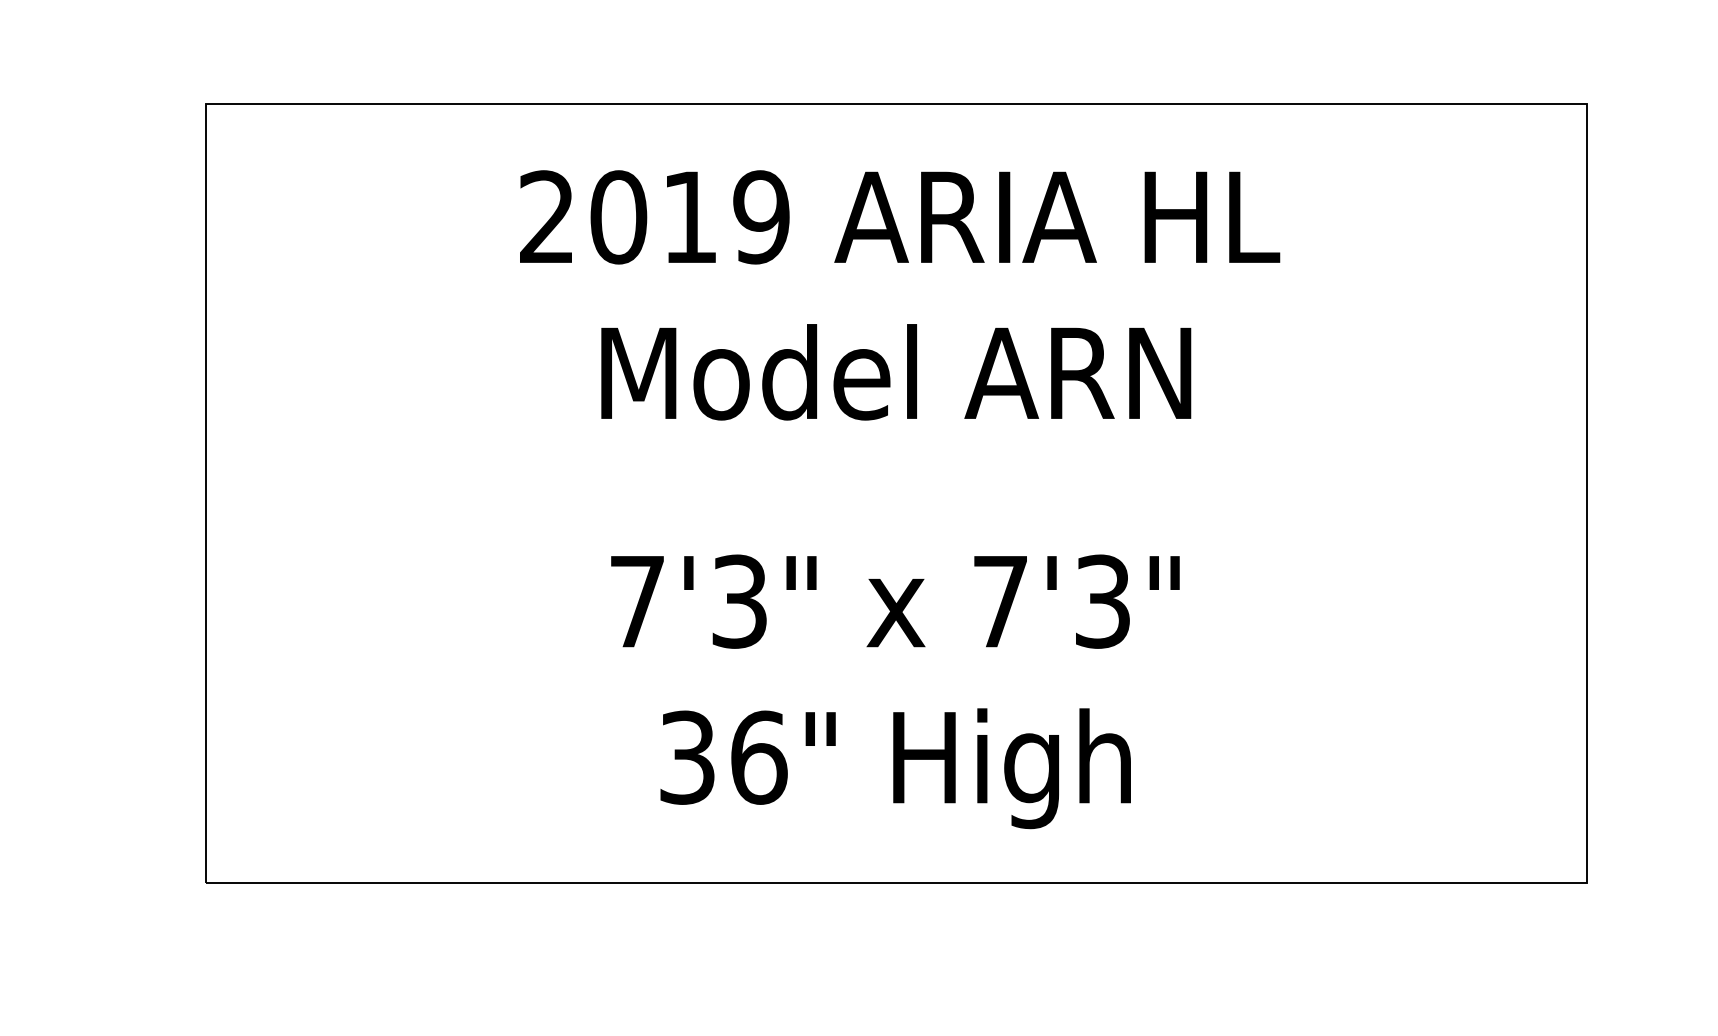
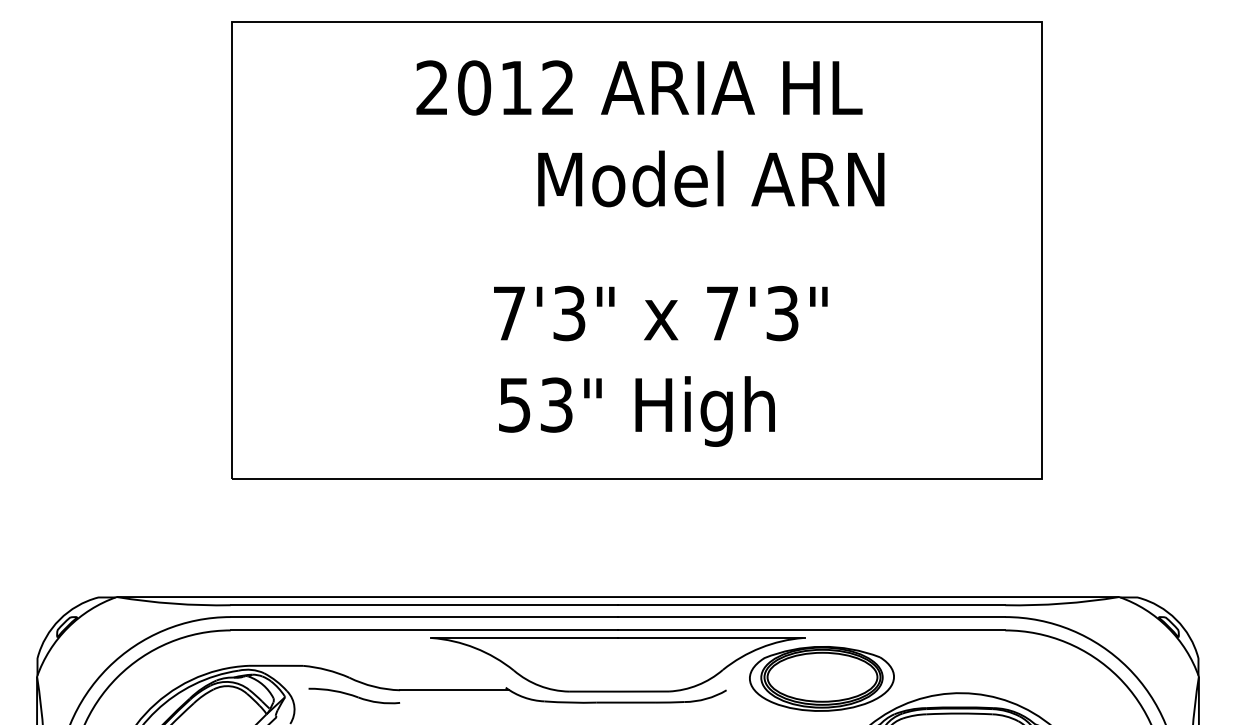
text: (760, 216) -> (557, 87), 2019 -> 2012
text: (896, 371) -> (711, 178), moved
text: (894, 601) -> (660, 313), moved
text: (724, 756) -> (536, 404), 36" -> 53"

